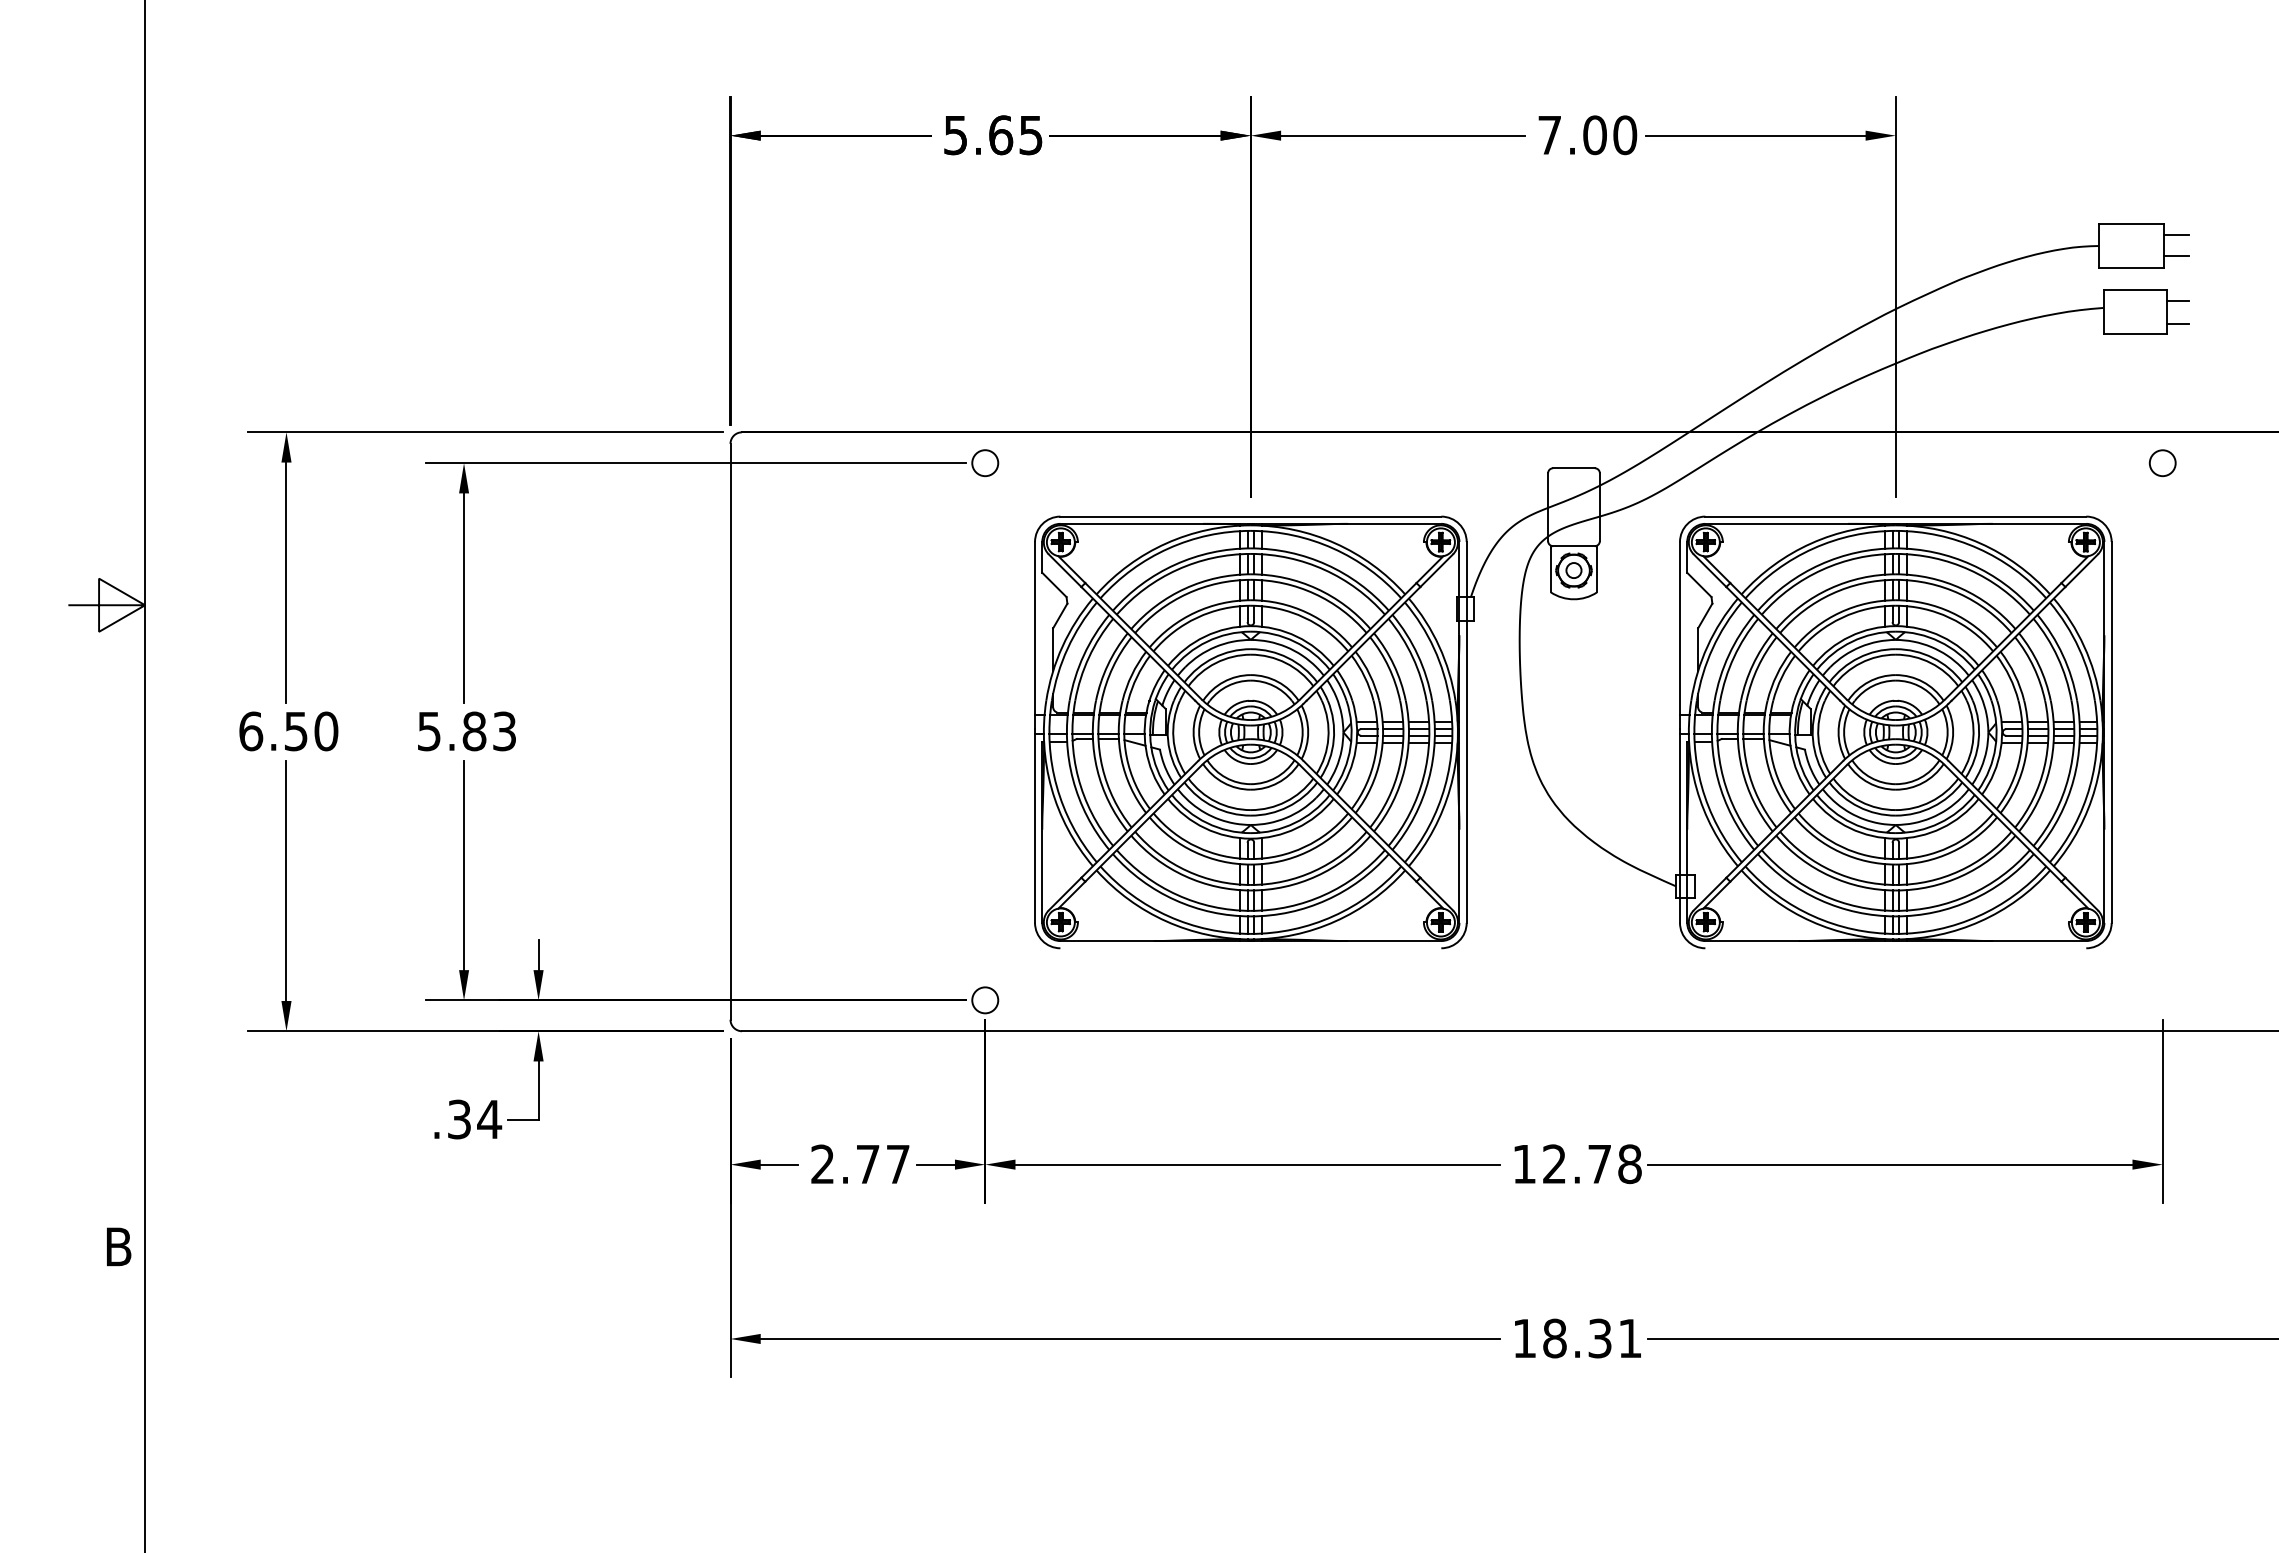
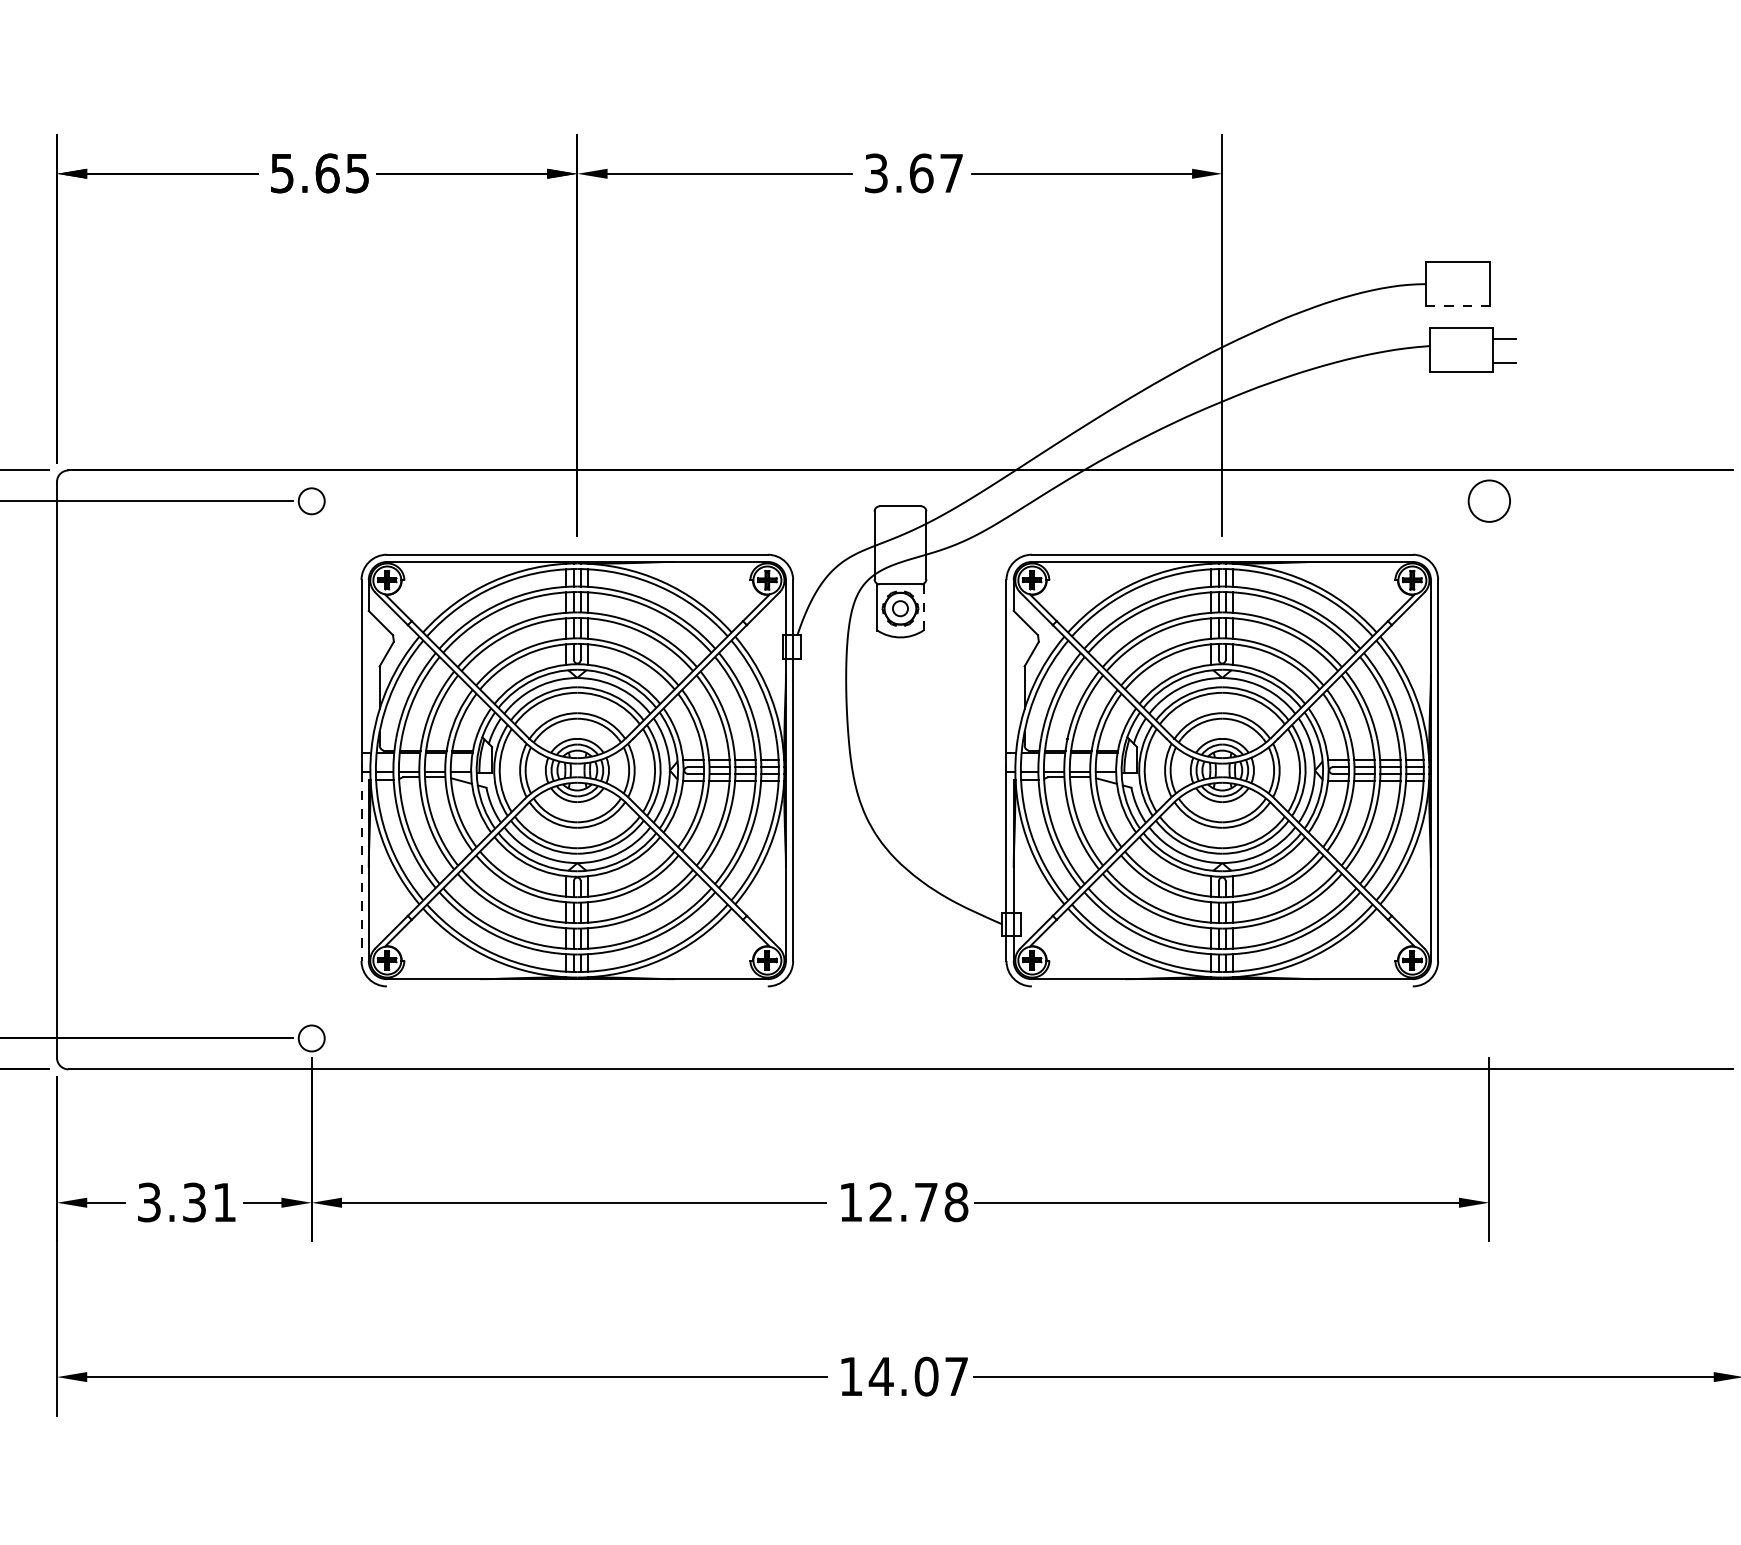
text: (1587, 135) -> (913, 173), 7.00 -> 3.67
line: (2176, 234) -> (1502, 272), removed
line: (2176, 255) -> (1502, 293), removed
line: (2131, 267) -> (1457, 305), solid -> dashed
circle: (2162, 463) -> (1488, 501), size x1.6
line: (1597, 569) -> (923, 607), solid -> dashed
line: (1035, 829) -> (361, 867), solid -> dashed
text: (860, 1164) -> (186, 1202), 2.77 -> 3.31
text: (1591, 1338) -> (917, 1376), 18.31 -> 14.07

